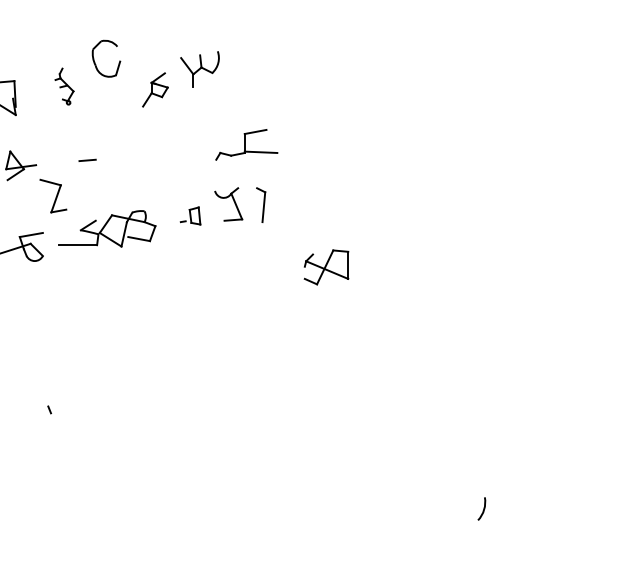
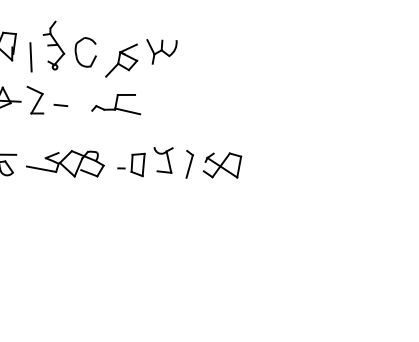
part: (96, 64) -> (77, 55), moved
part: (64, 86) -> (53, 45), size x1.67
part: (155, 89) -> (123, 60), size x1.43
line: (38, 106) -> (30, 57), added
part: (246, 144) -> (117, 103), moved
part: (53, 195) -> (35, 100), moved
part: (190, 215) -> (132, 162), size x1.67
part: (326, 267) -> (222, 165), moved

